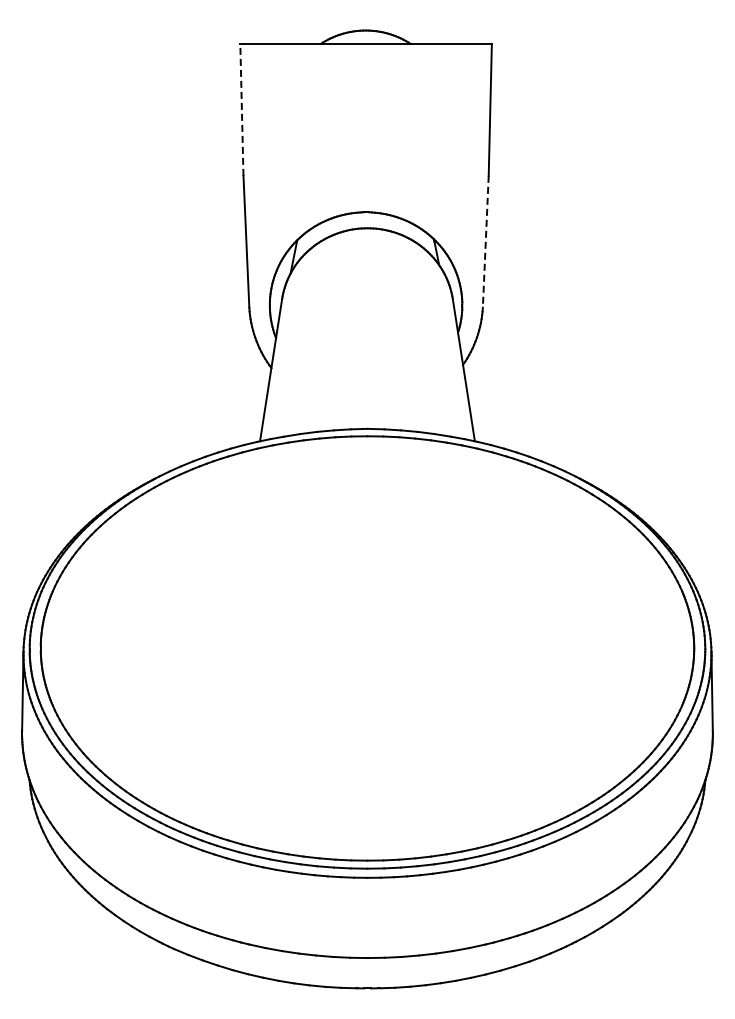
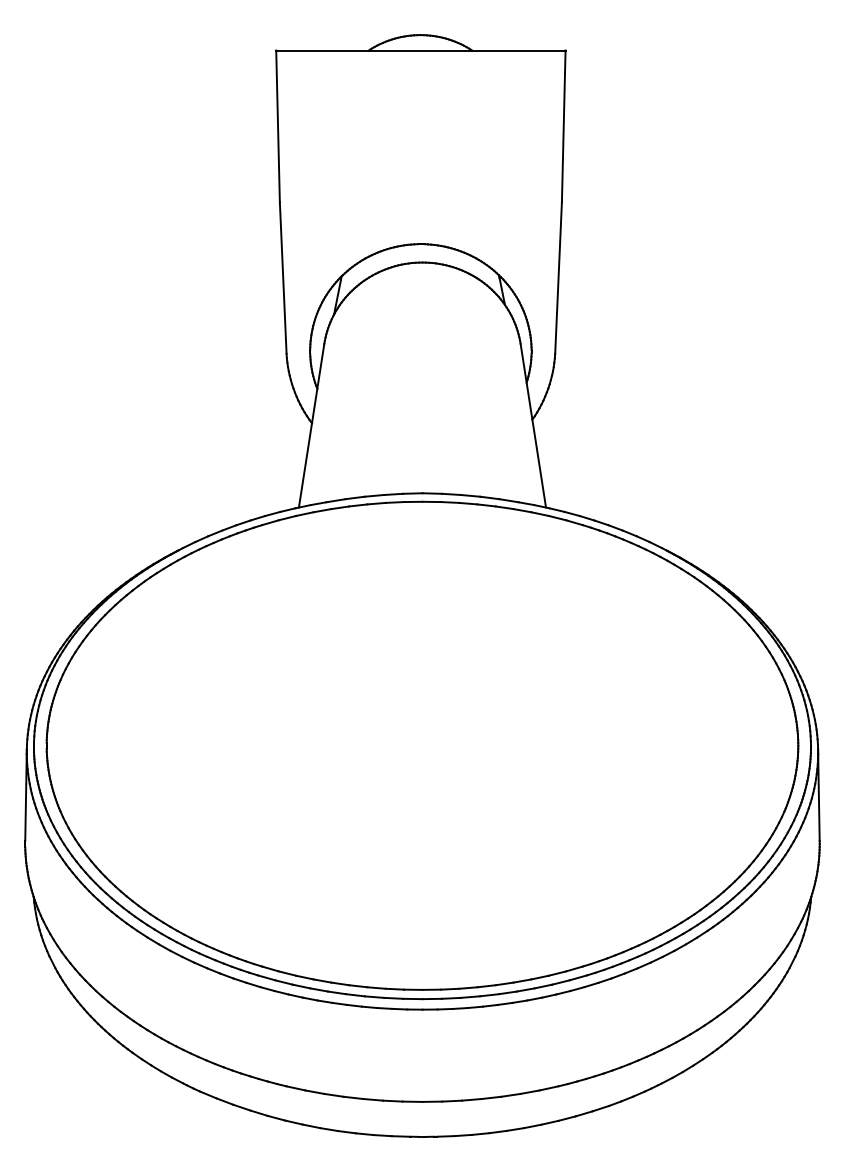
line: (241, 109) -> (277, 125), dashed -> solid
line: (485, 241) -> (558, 277), dashed -> solid

